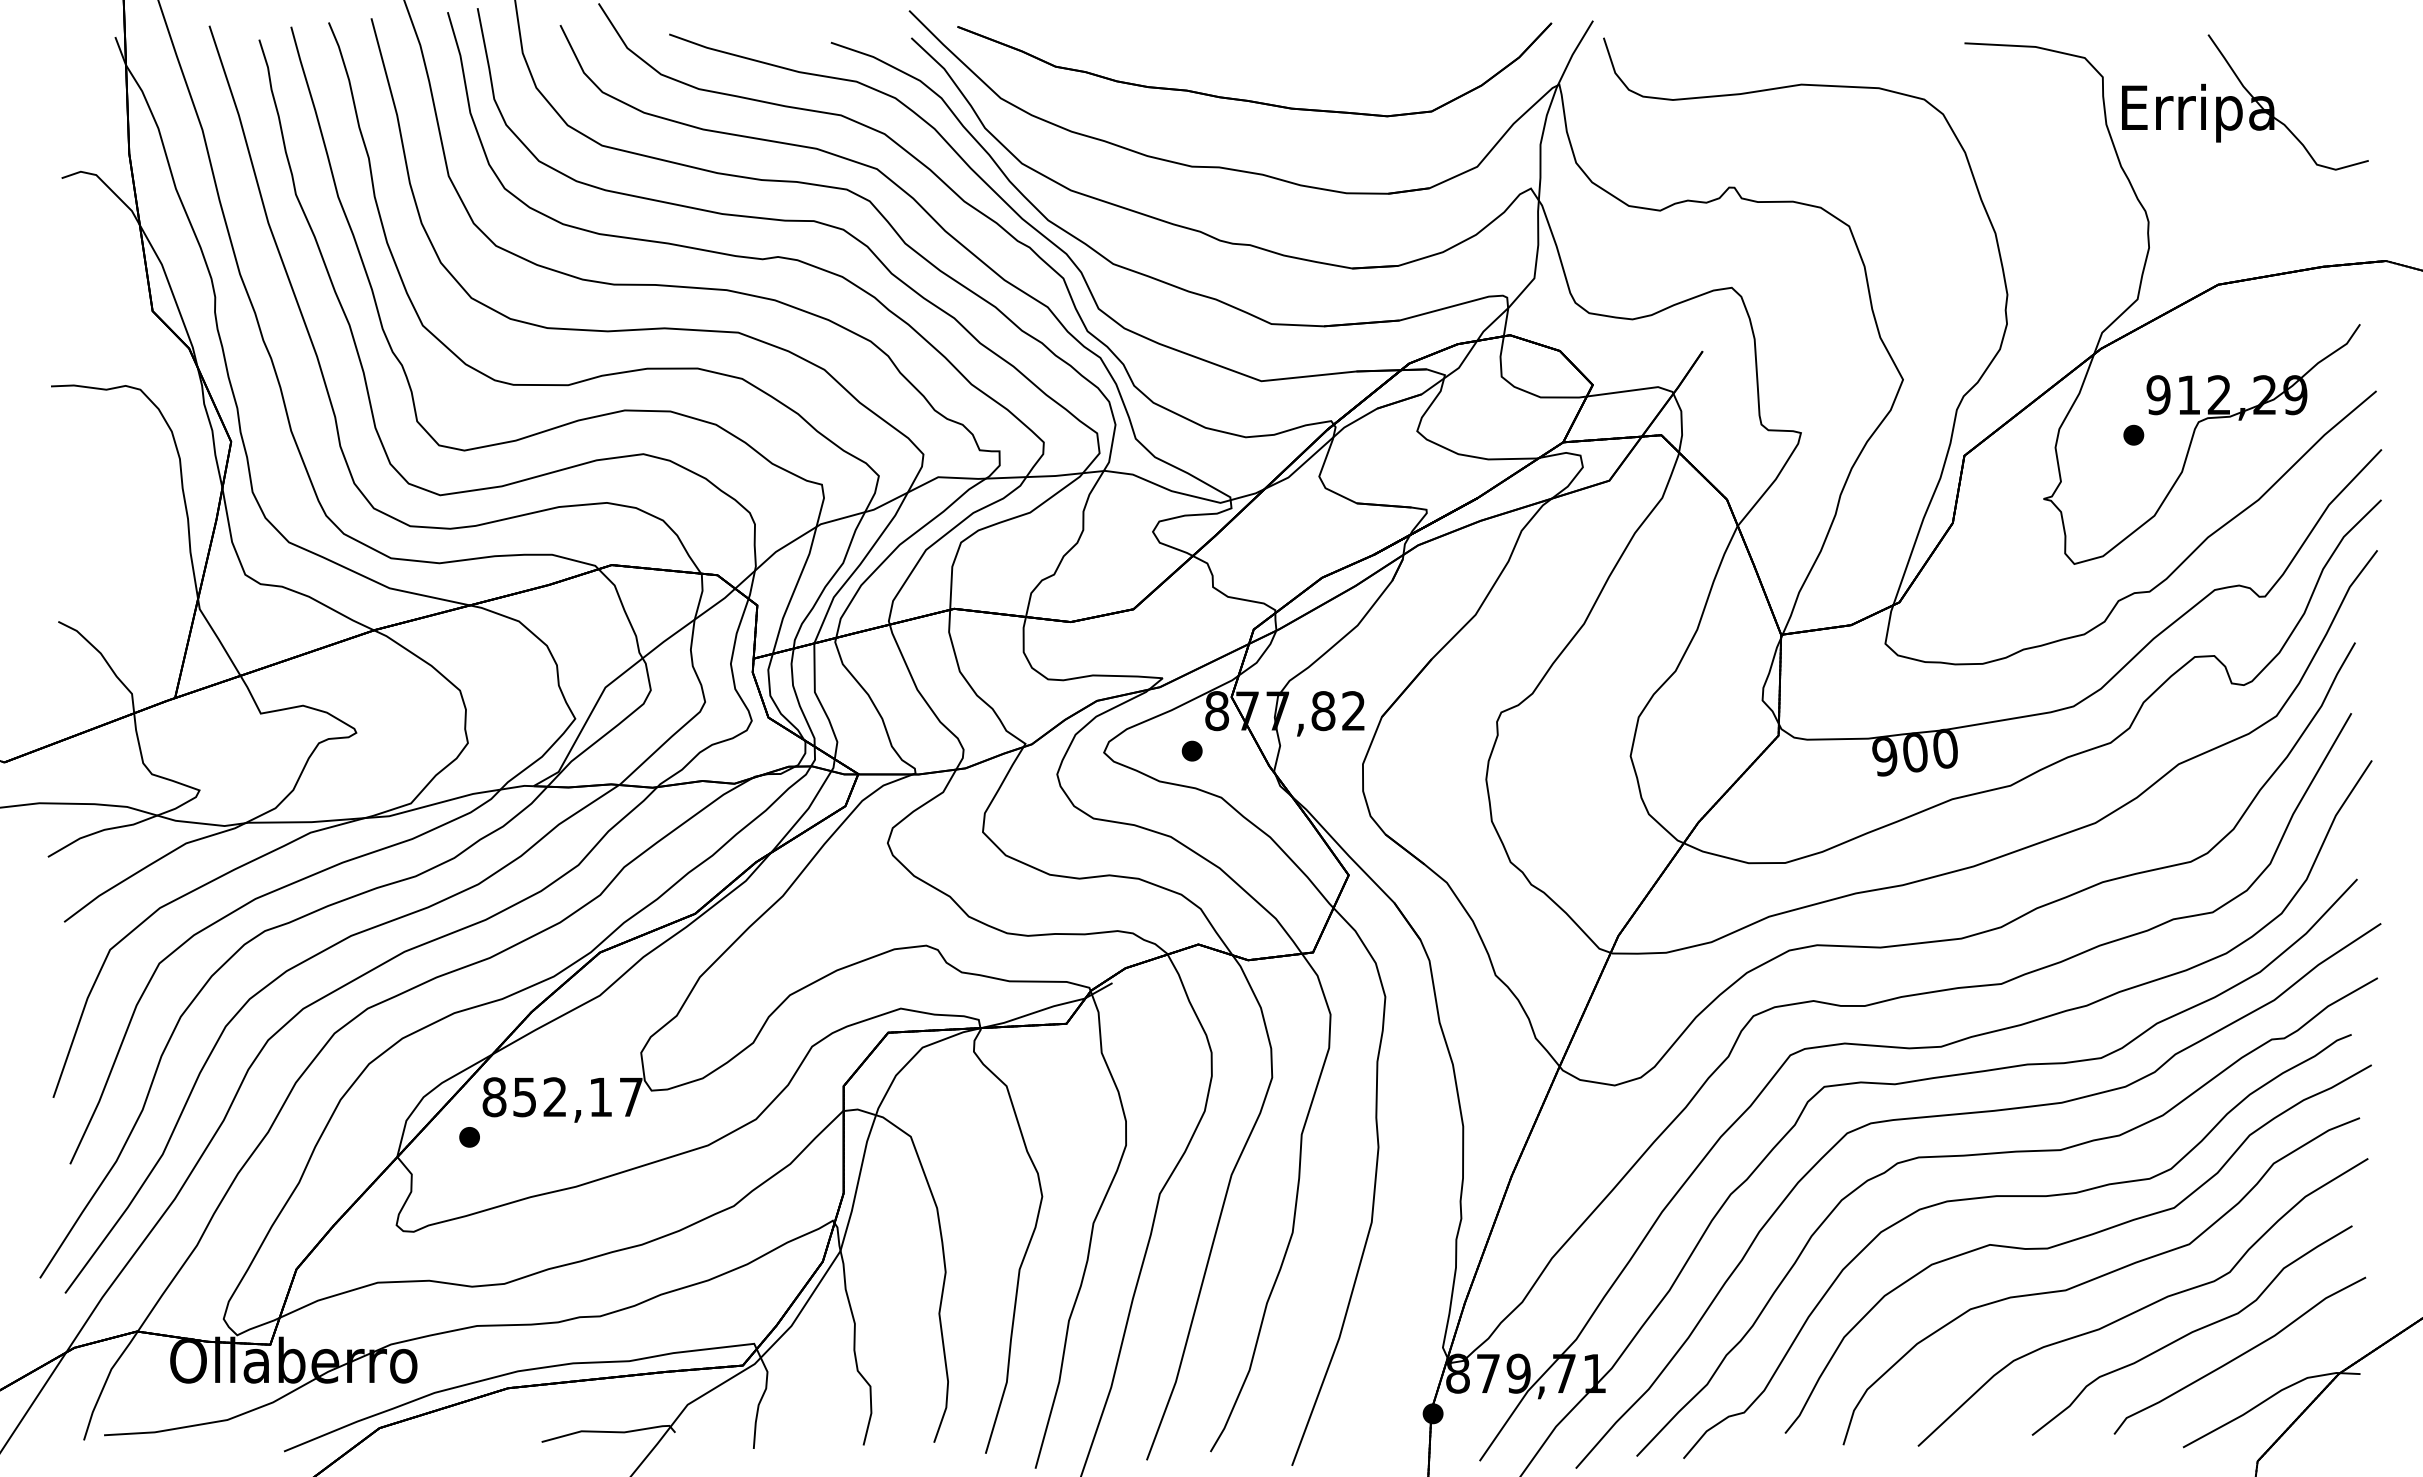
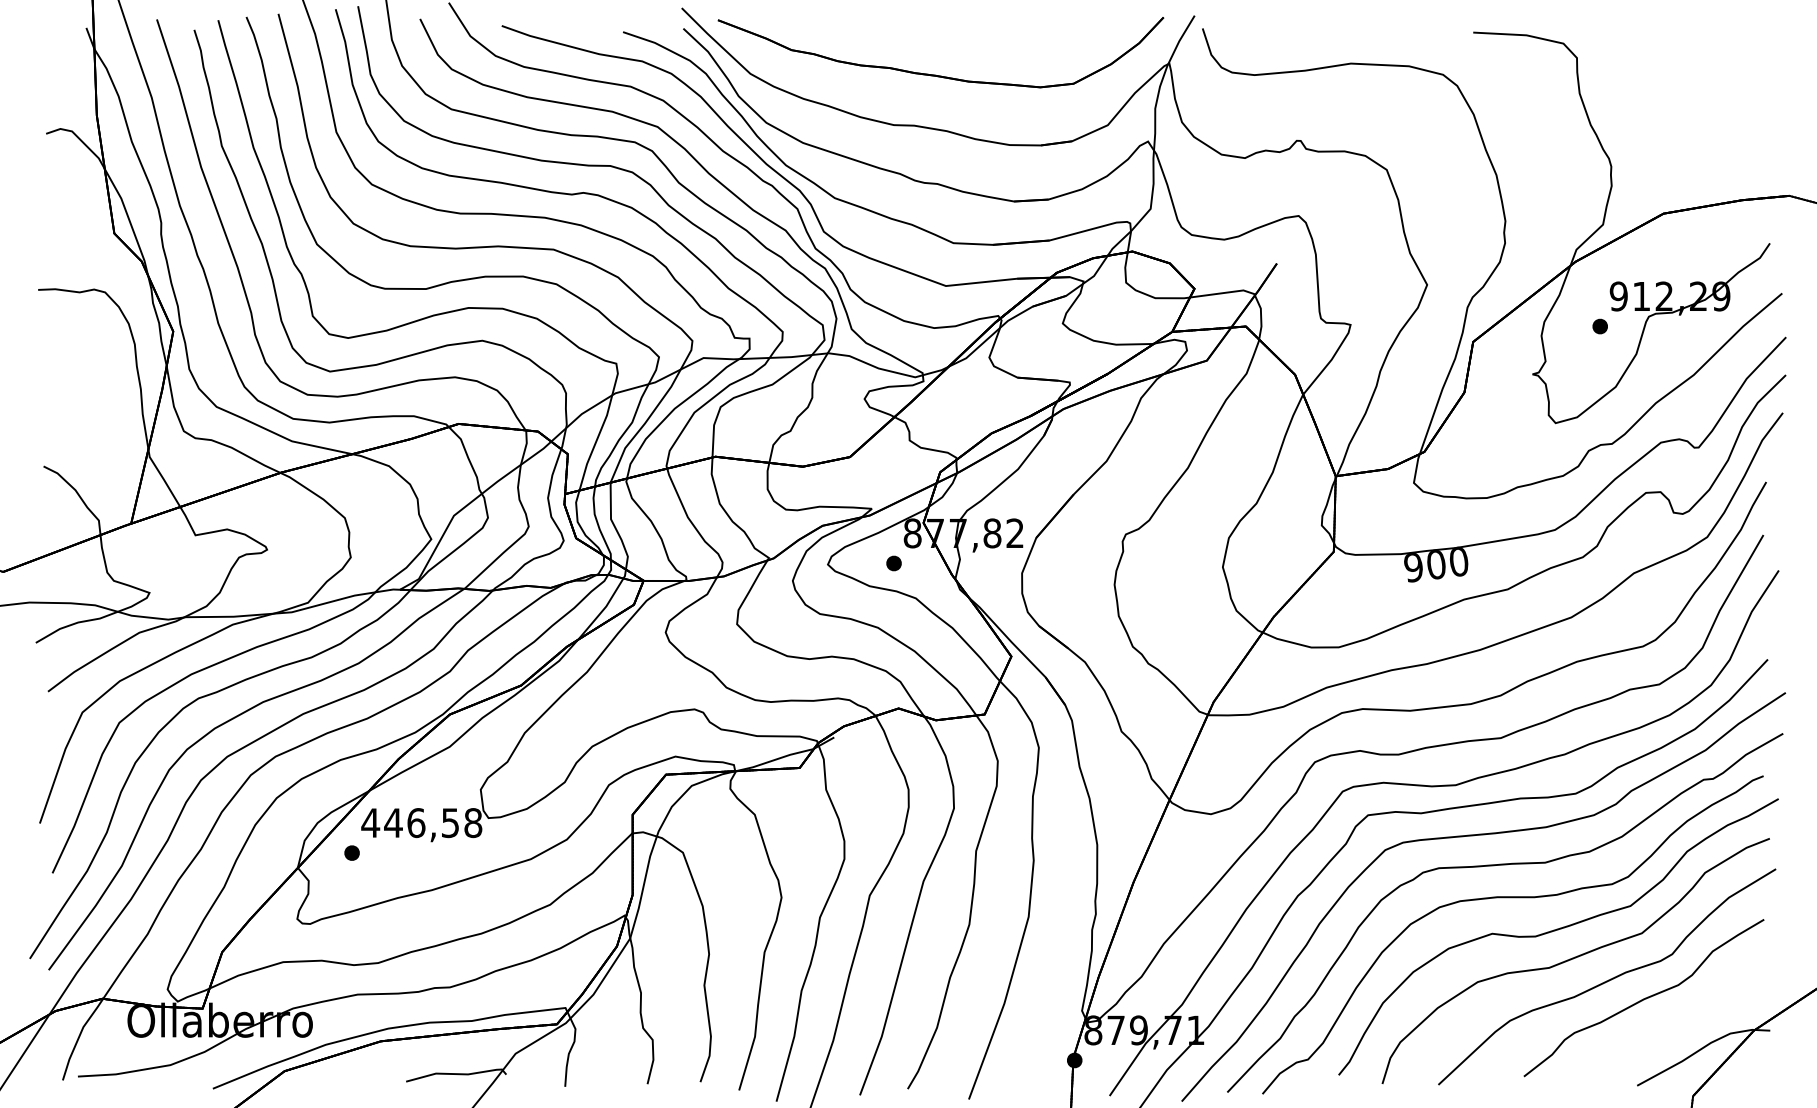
part: (2245, 102) -> (1684, 77), removed
text: (562, 1097) -> (421, 823), 852,17 -> 446,58
part: (2239, 1355) -> (1679, 1016), removed

